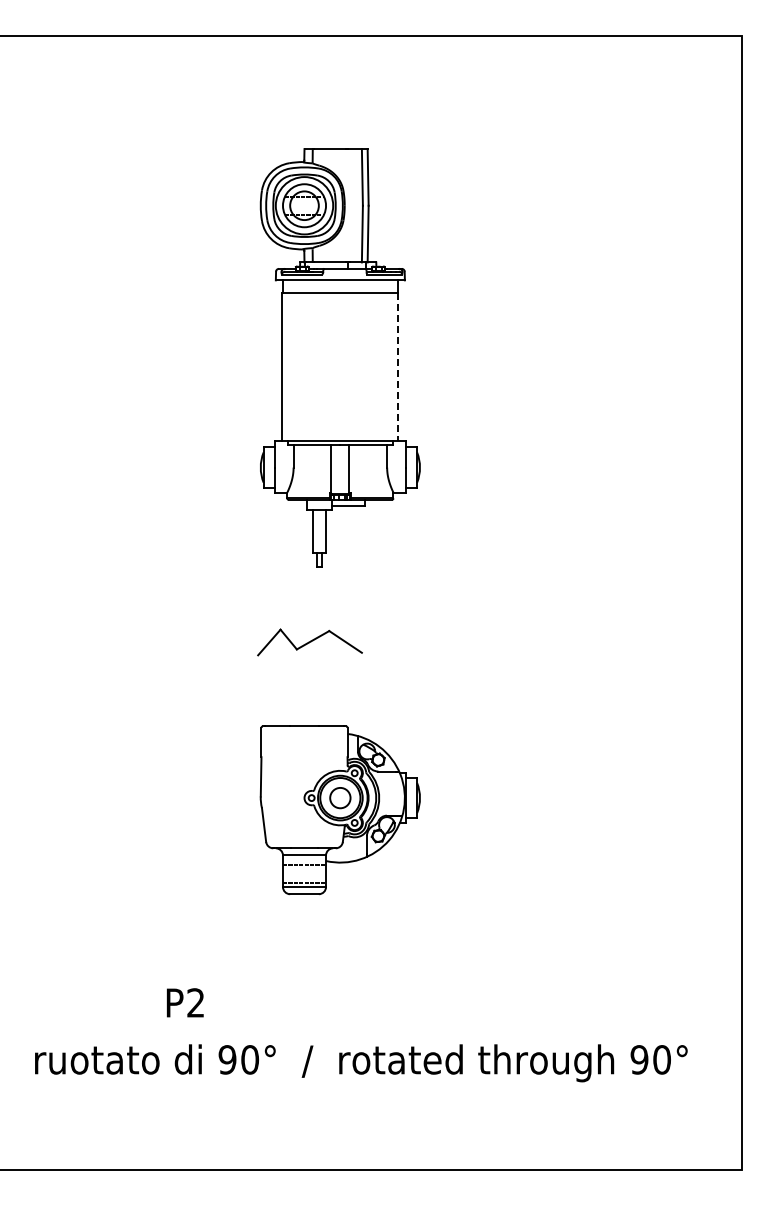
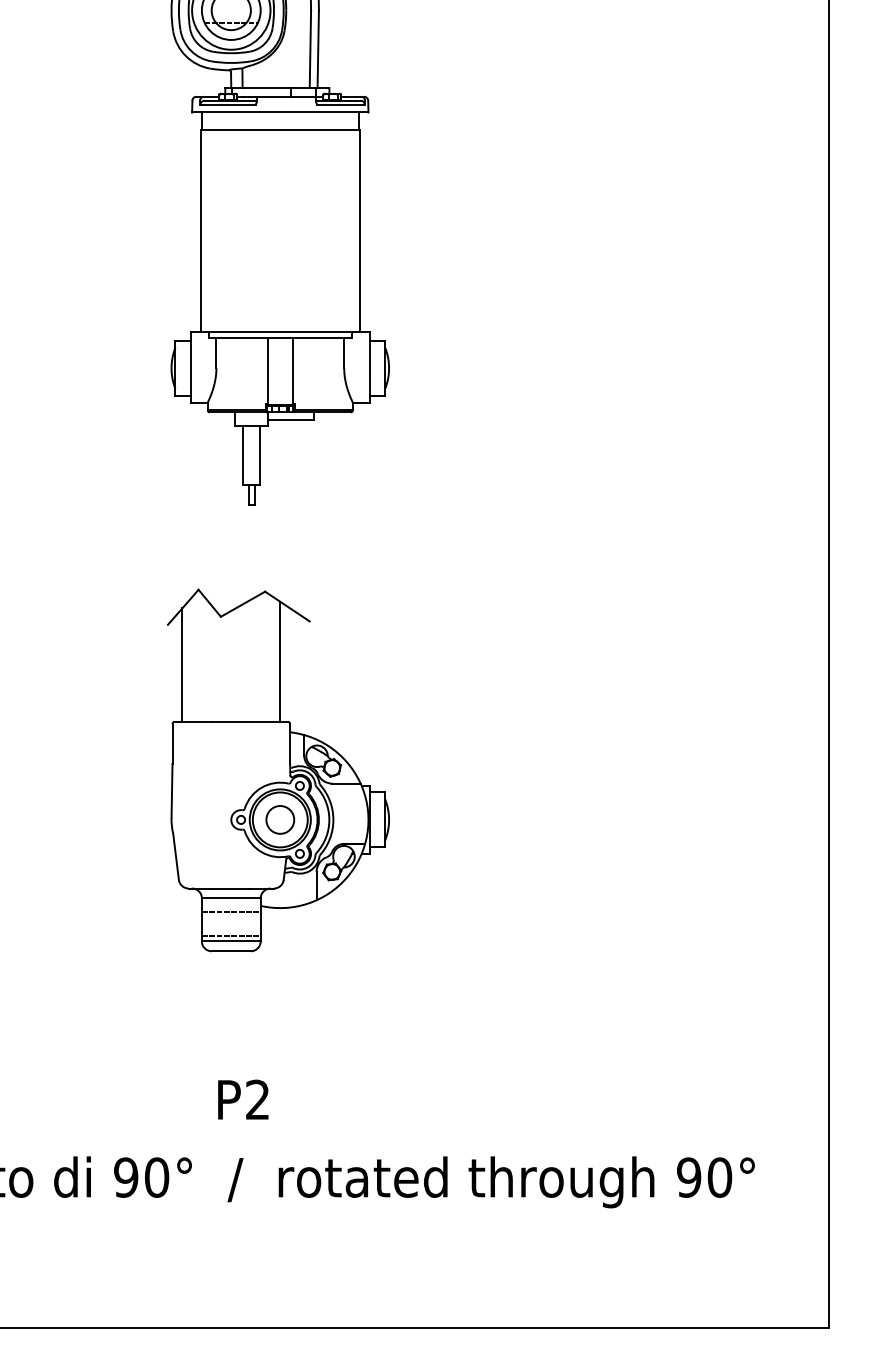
line: (398, 367) -> (359, 231), dashed -> solid
line: (340, 682) -> (280, 661), added
line: (268, 684) -> (182, 664), added
text: (185, 1002) -> (243, 1099), moved

